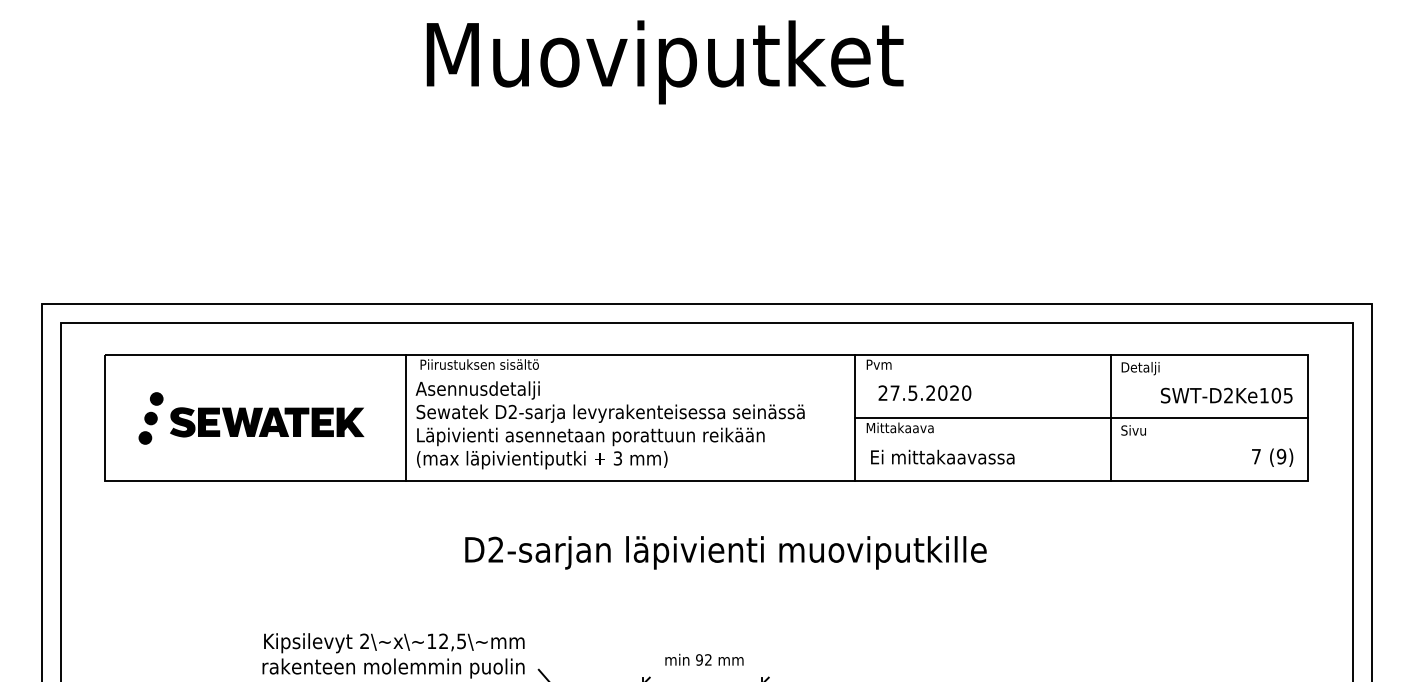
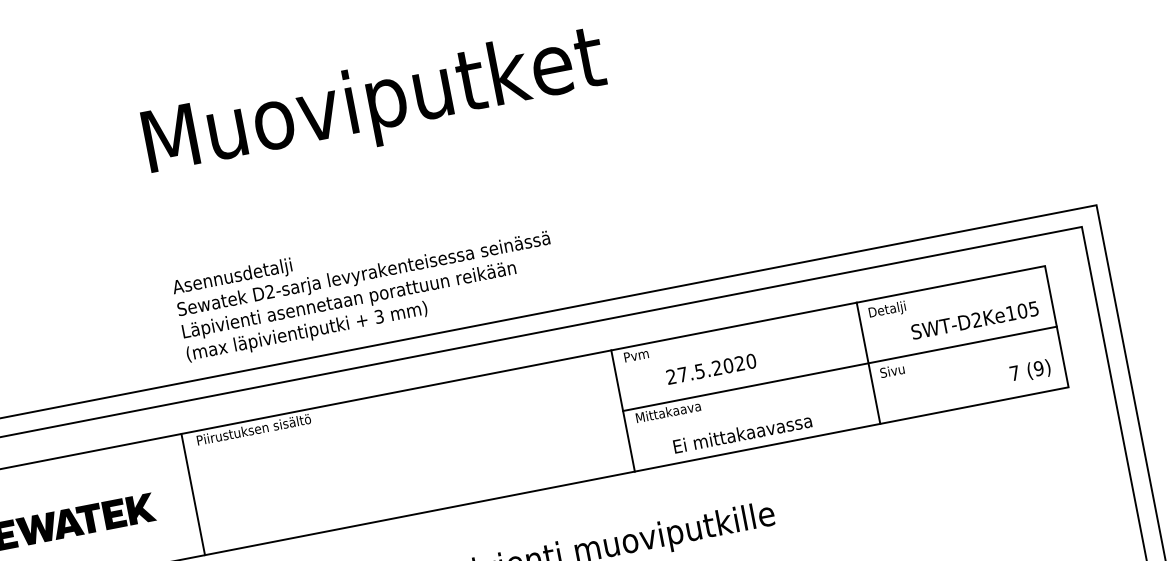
text: (924, 392) -> (710, 368), moved
text: (609, 425) -> (365, 286), moved
text: (942, 456) -> (742, 433), moved

